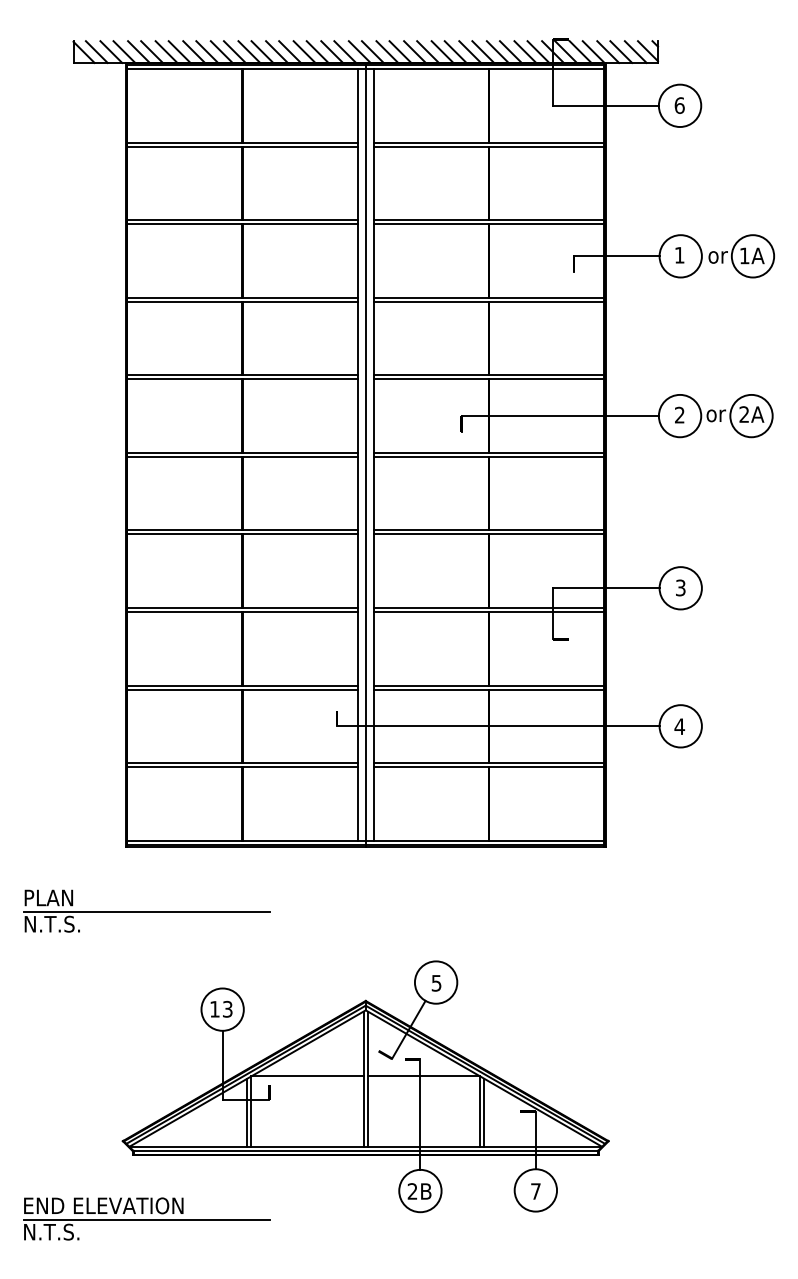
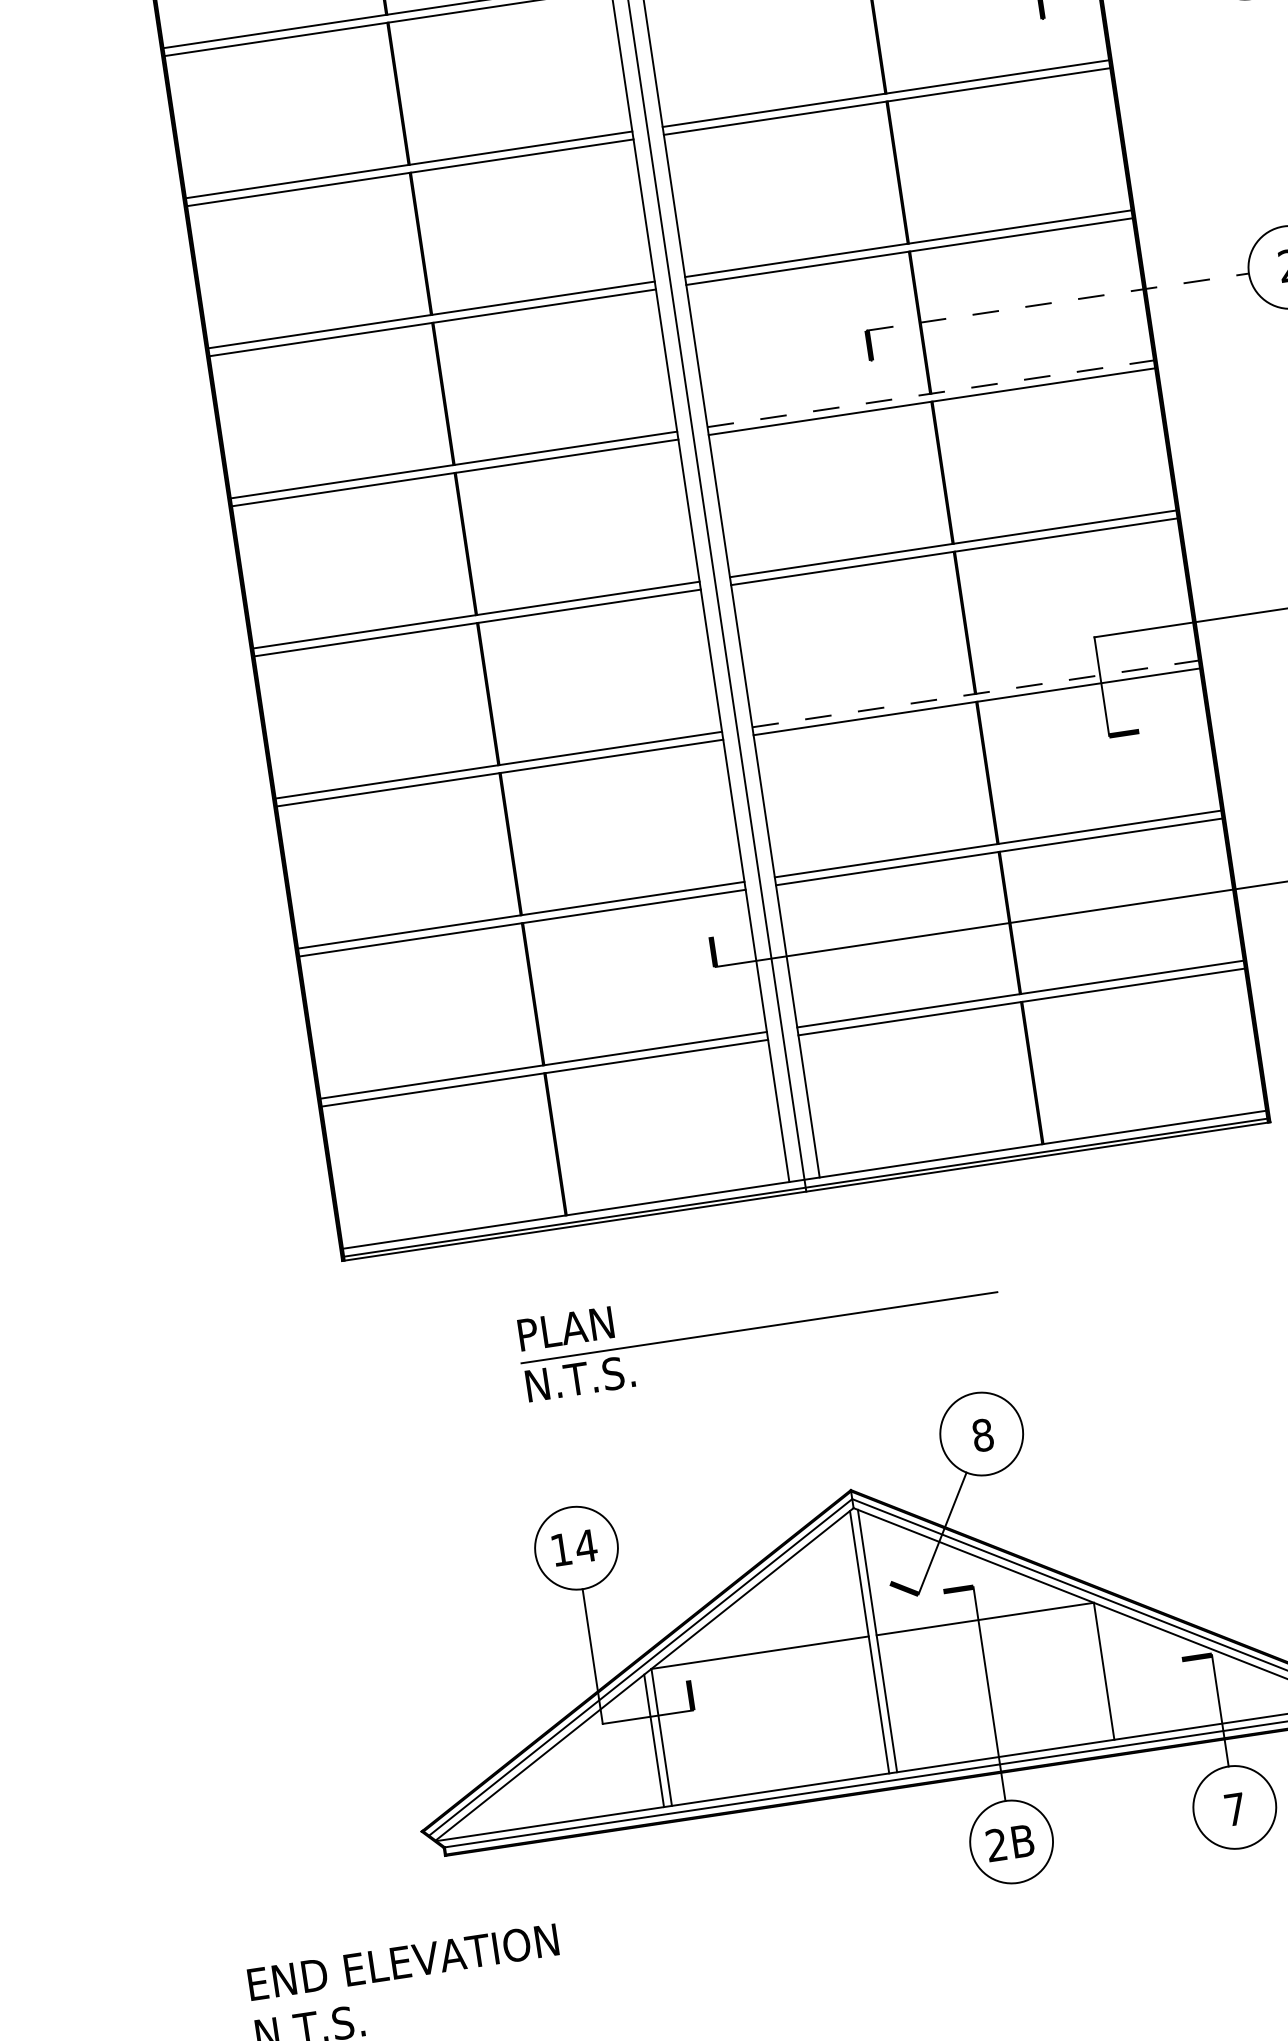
line: (560, 416) -> (1058, 302), solid -> dashed
line: (489, 452) -> (931, 393), solid -> dashed
line: (489, 607) -> (976, 692), solid -> dashed
part: (146, 910) -> (758, 1324), moved
text: (436, 982) -> (982, 1433), 5 -> 8
text: (227, 1008) -> (585, 1544), 13 -> 14
line: (484, 1112) -> (1112, 1671), removed
line: (146, 1219) -> (489, 1976), removed

